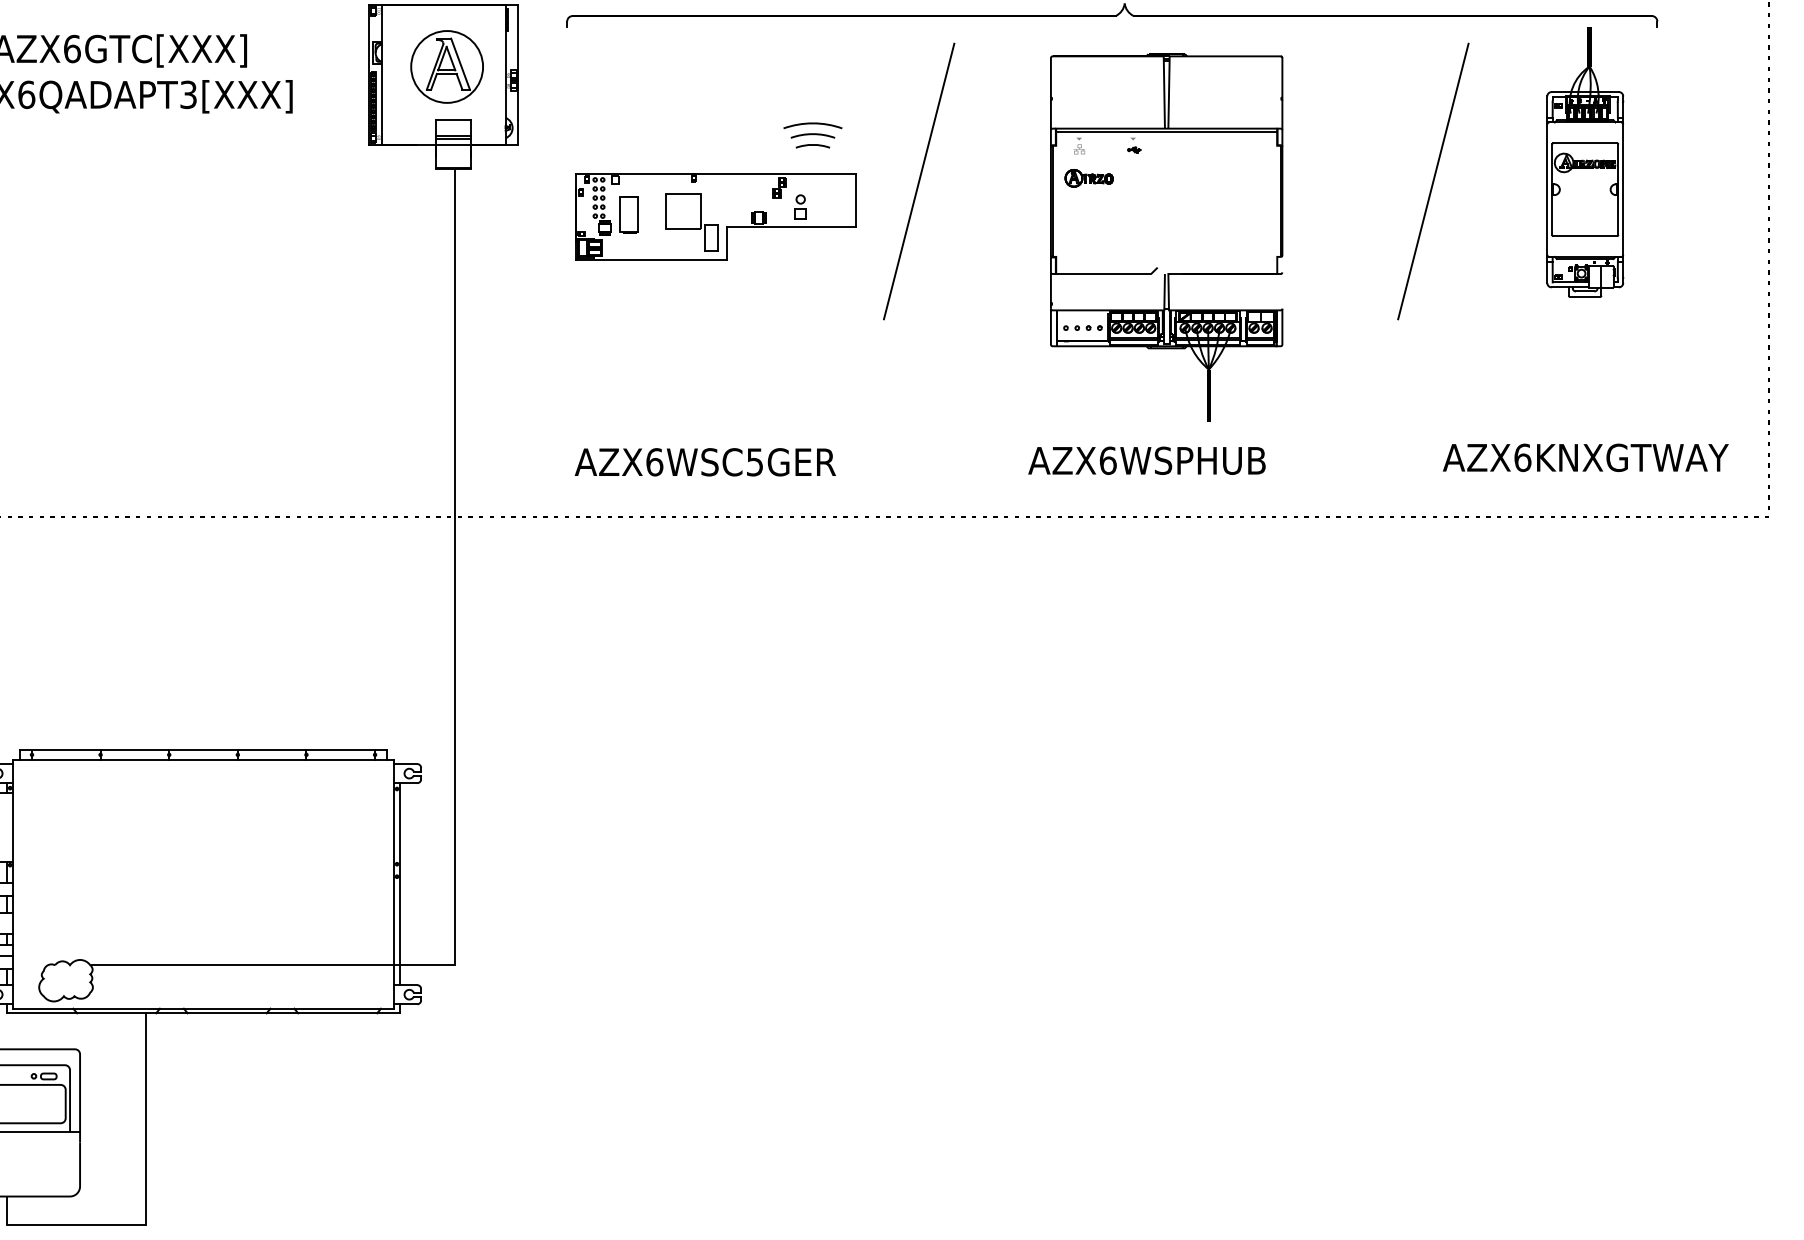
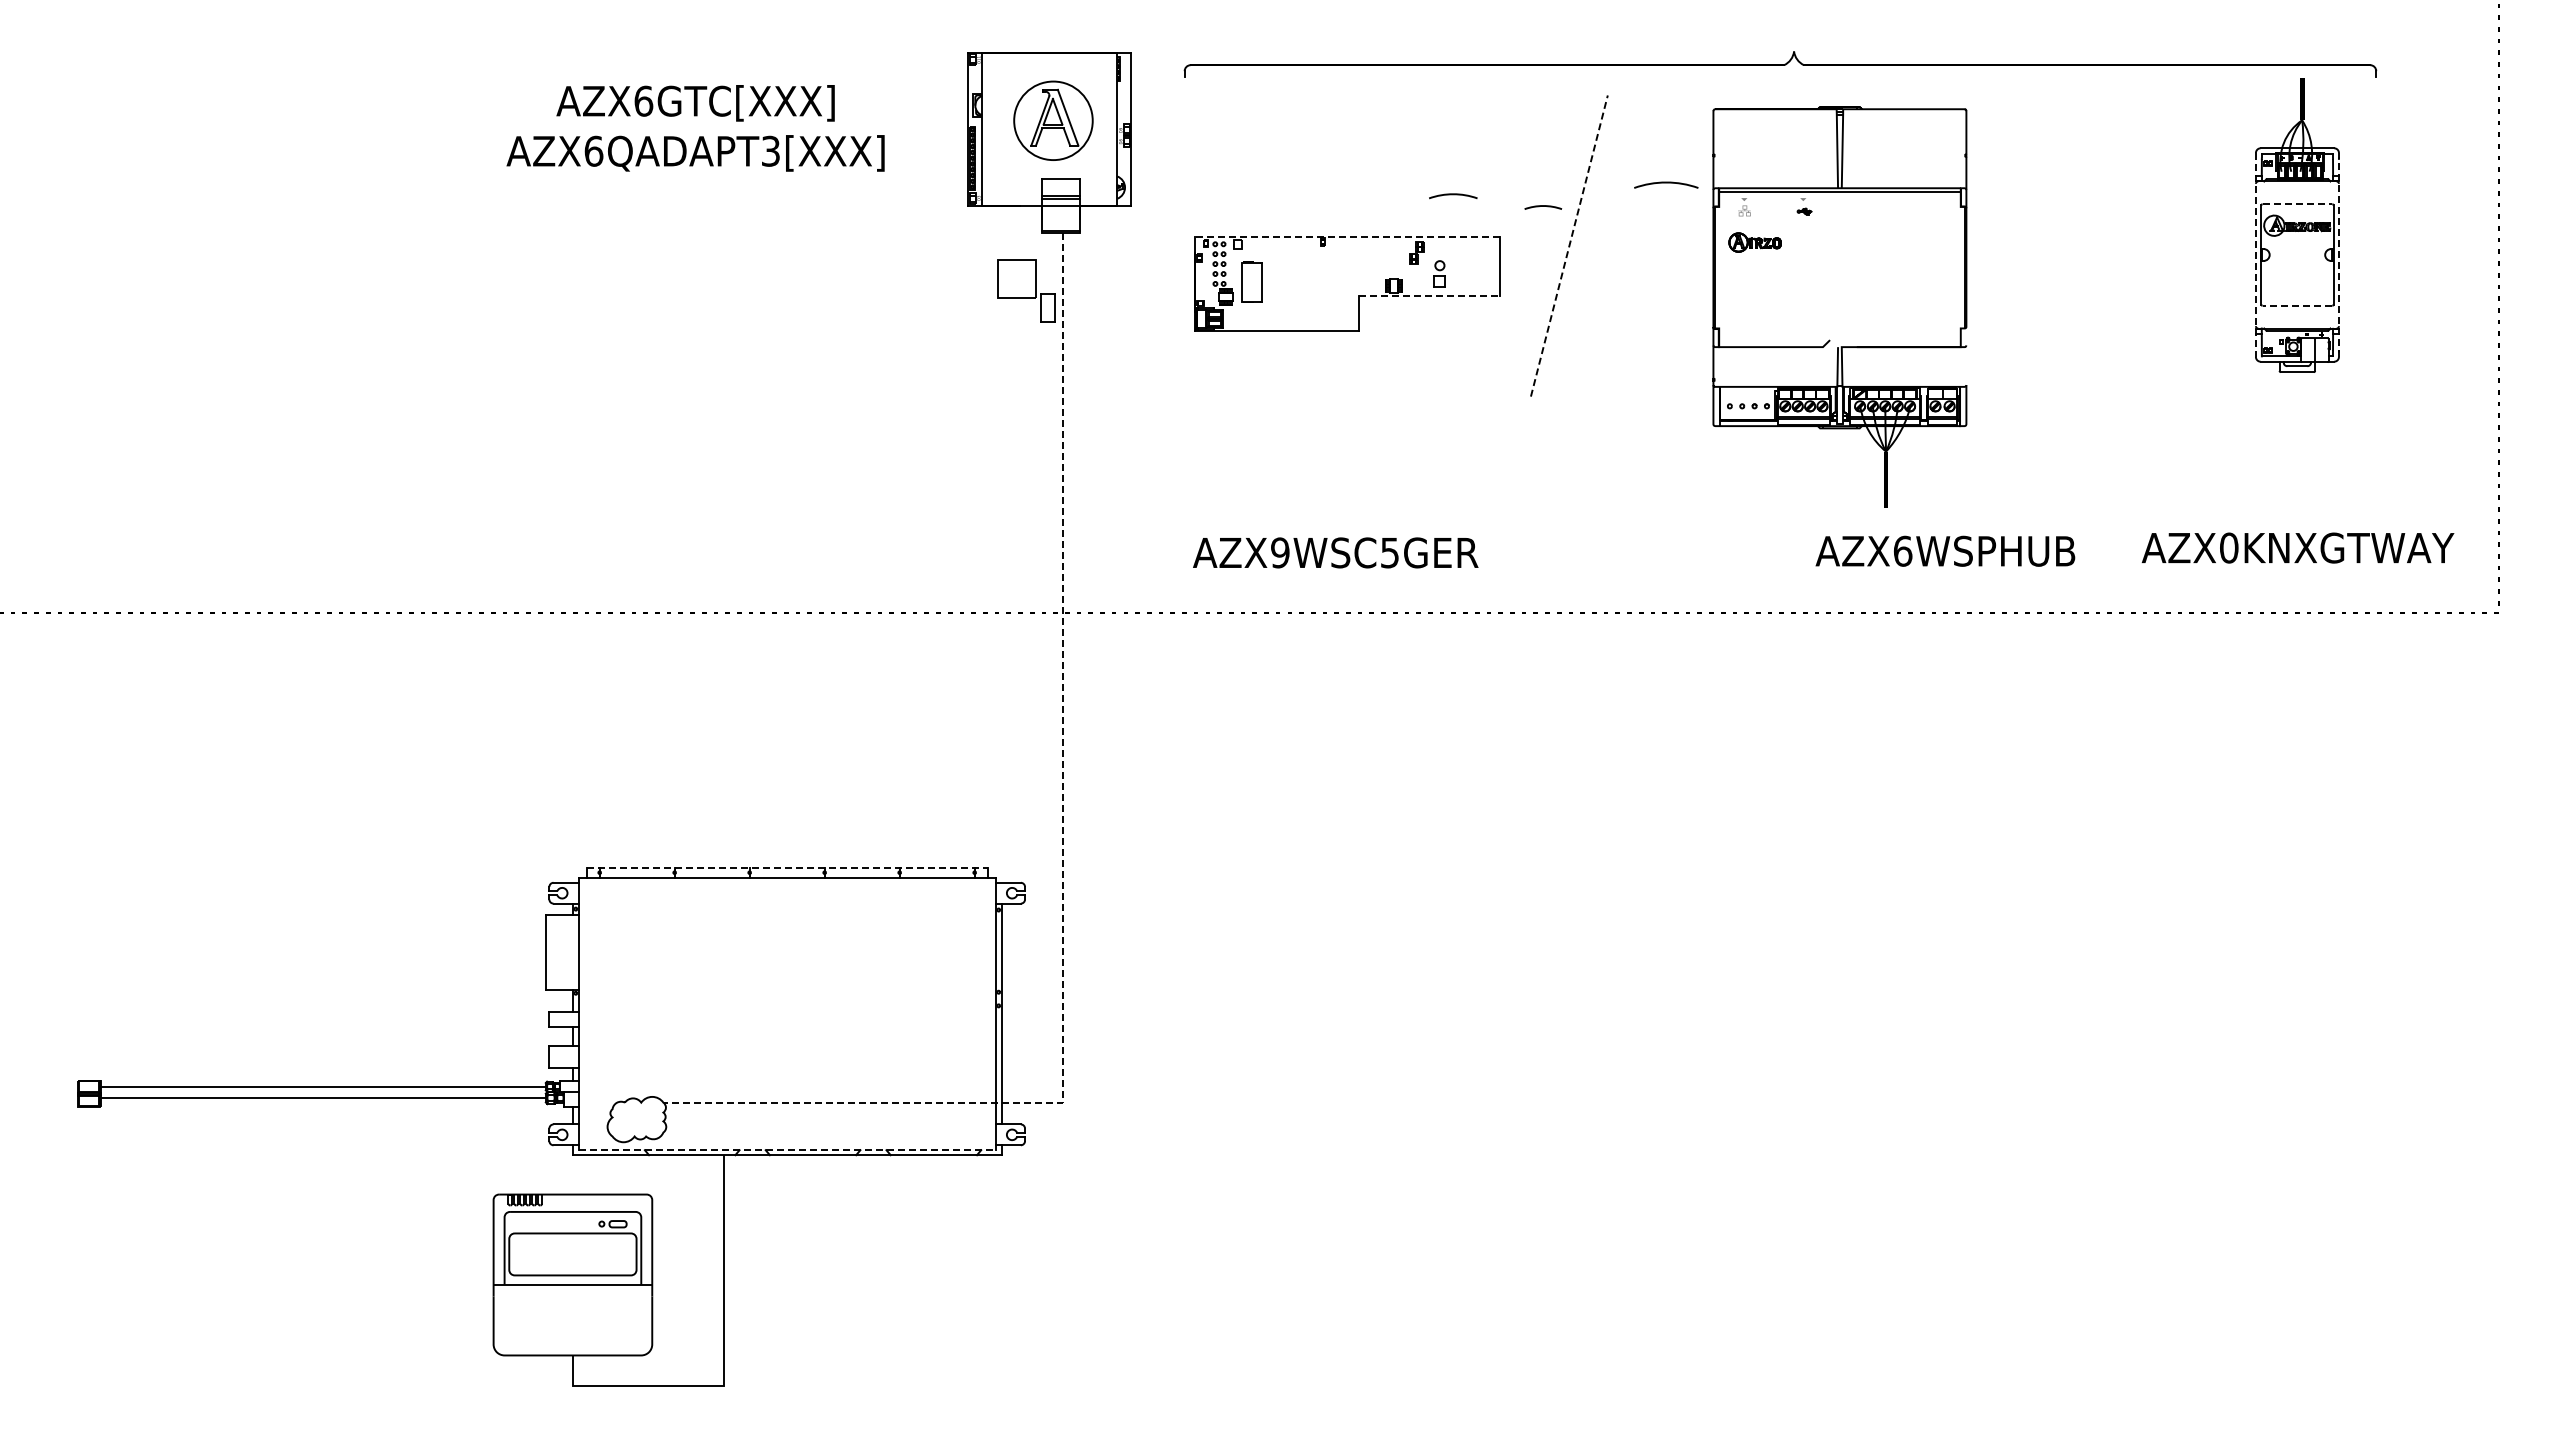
arc: (813, 124) -> (1666, 183), moved
line: (1585, 143) -> (2297, 204), solid -> dashed
arc: (813, 145) -> (1543, 206), moved
line: (716, 173) -> (1347, 237), solid -> dashed
line: (919, 181) -> (1569, 245), solid -> dashed
line: (1432, 181) -> (2130, 245), removed
line: (1546, 190) -> (2255, 255), solid -> dashed
line: (1622, 190) -> (2338, 255), solid -> dashed
part: (692, 222) -> (1026, 290), moved
line: (792, 227) -> (1430, 296), solid -> dashed
line: (1585, 235) -> (2297, 305), solid -> dashed
text: (1523, 457) -> (2229, 547), AZX6KNXGTWAY -> AZX0KNXGTWAY
text: (1147, 460) -> (1945, 550), moved
text: (654, 461) -> (1280, 552), AZX6WSC5GER -> AZX9WSC5GER
line: (203, 750) -> (787, 867), solid -> dashed
line: (455, 751) -> (1062, 868), solid -> dashed
line: (203, 1009) -> (787, 1150), solid -> dashed

